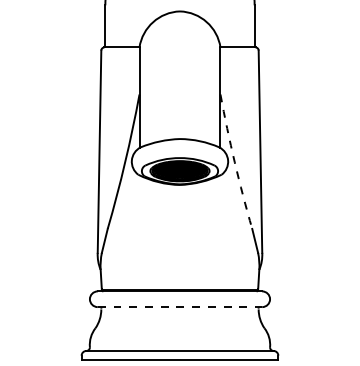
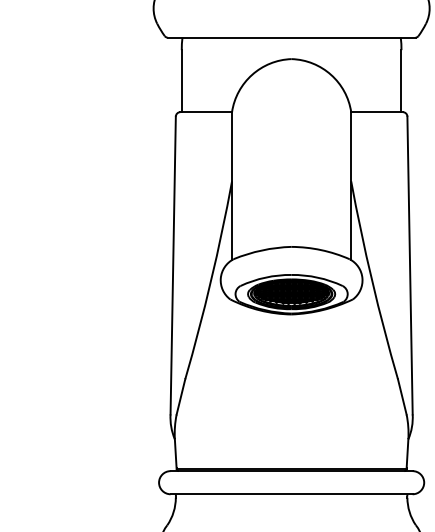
arc: (234, 162) -> (371, 281), dashed -> solid
line: (180, 307) -> (292, 494), dashed -> solid

